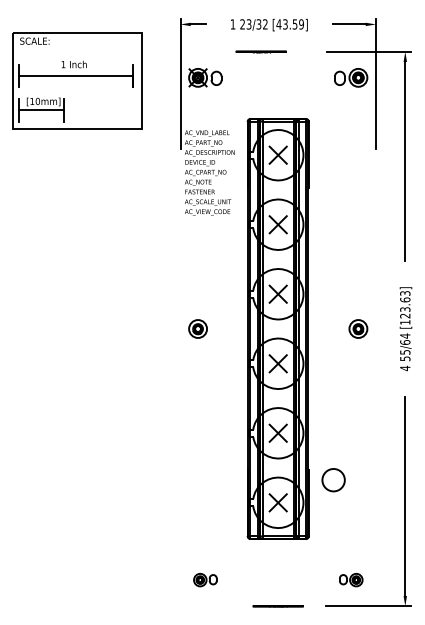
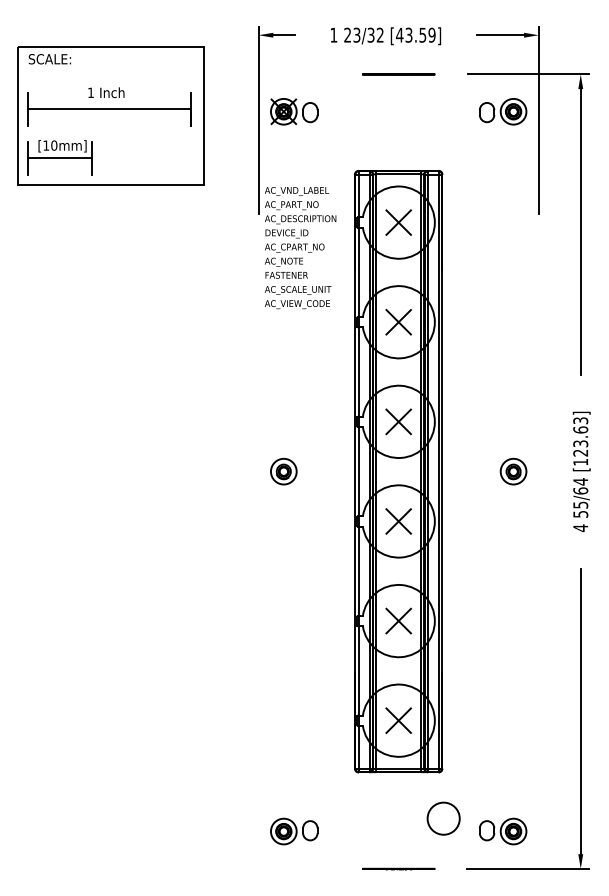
line: (260, 51) -> (397, 74), moved
circle: (333, 480) -> (443, 819), moved
part: (205, 579) -> (294, 830), size x1.43
part: (351, 579) -> (503, 830), size x1.43

